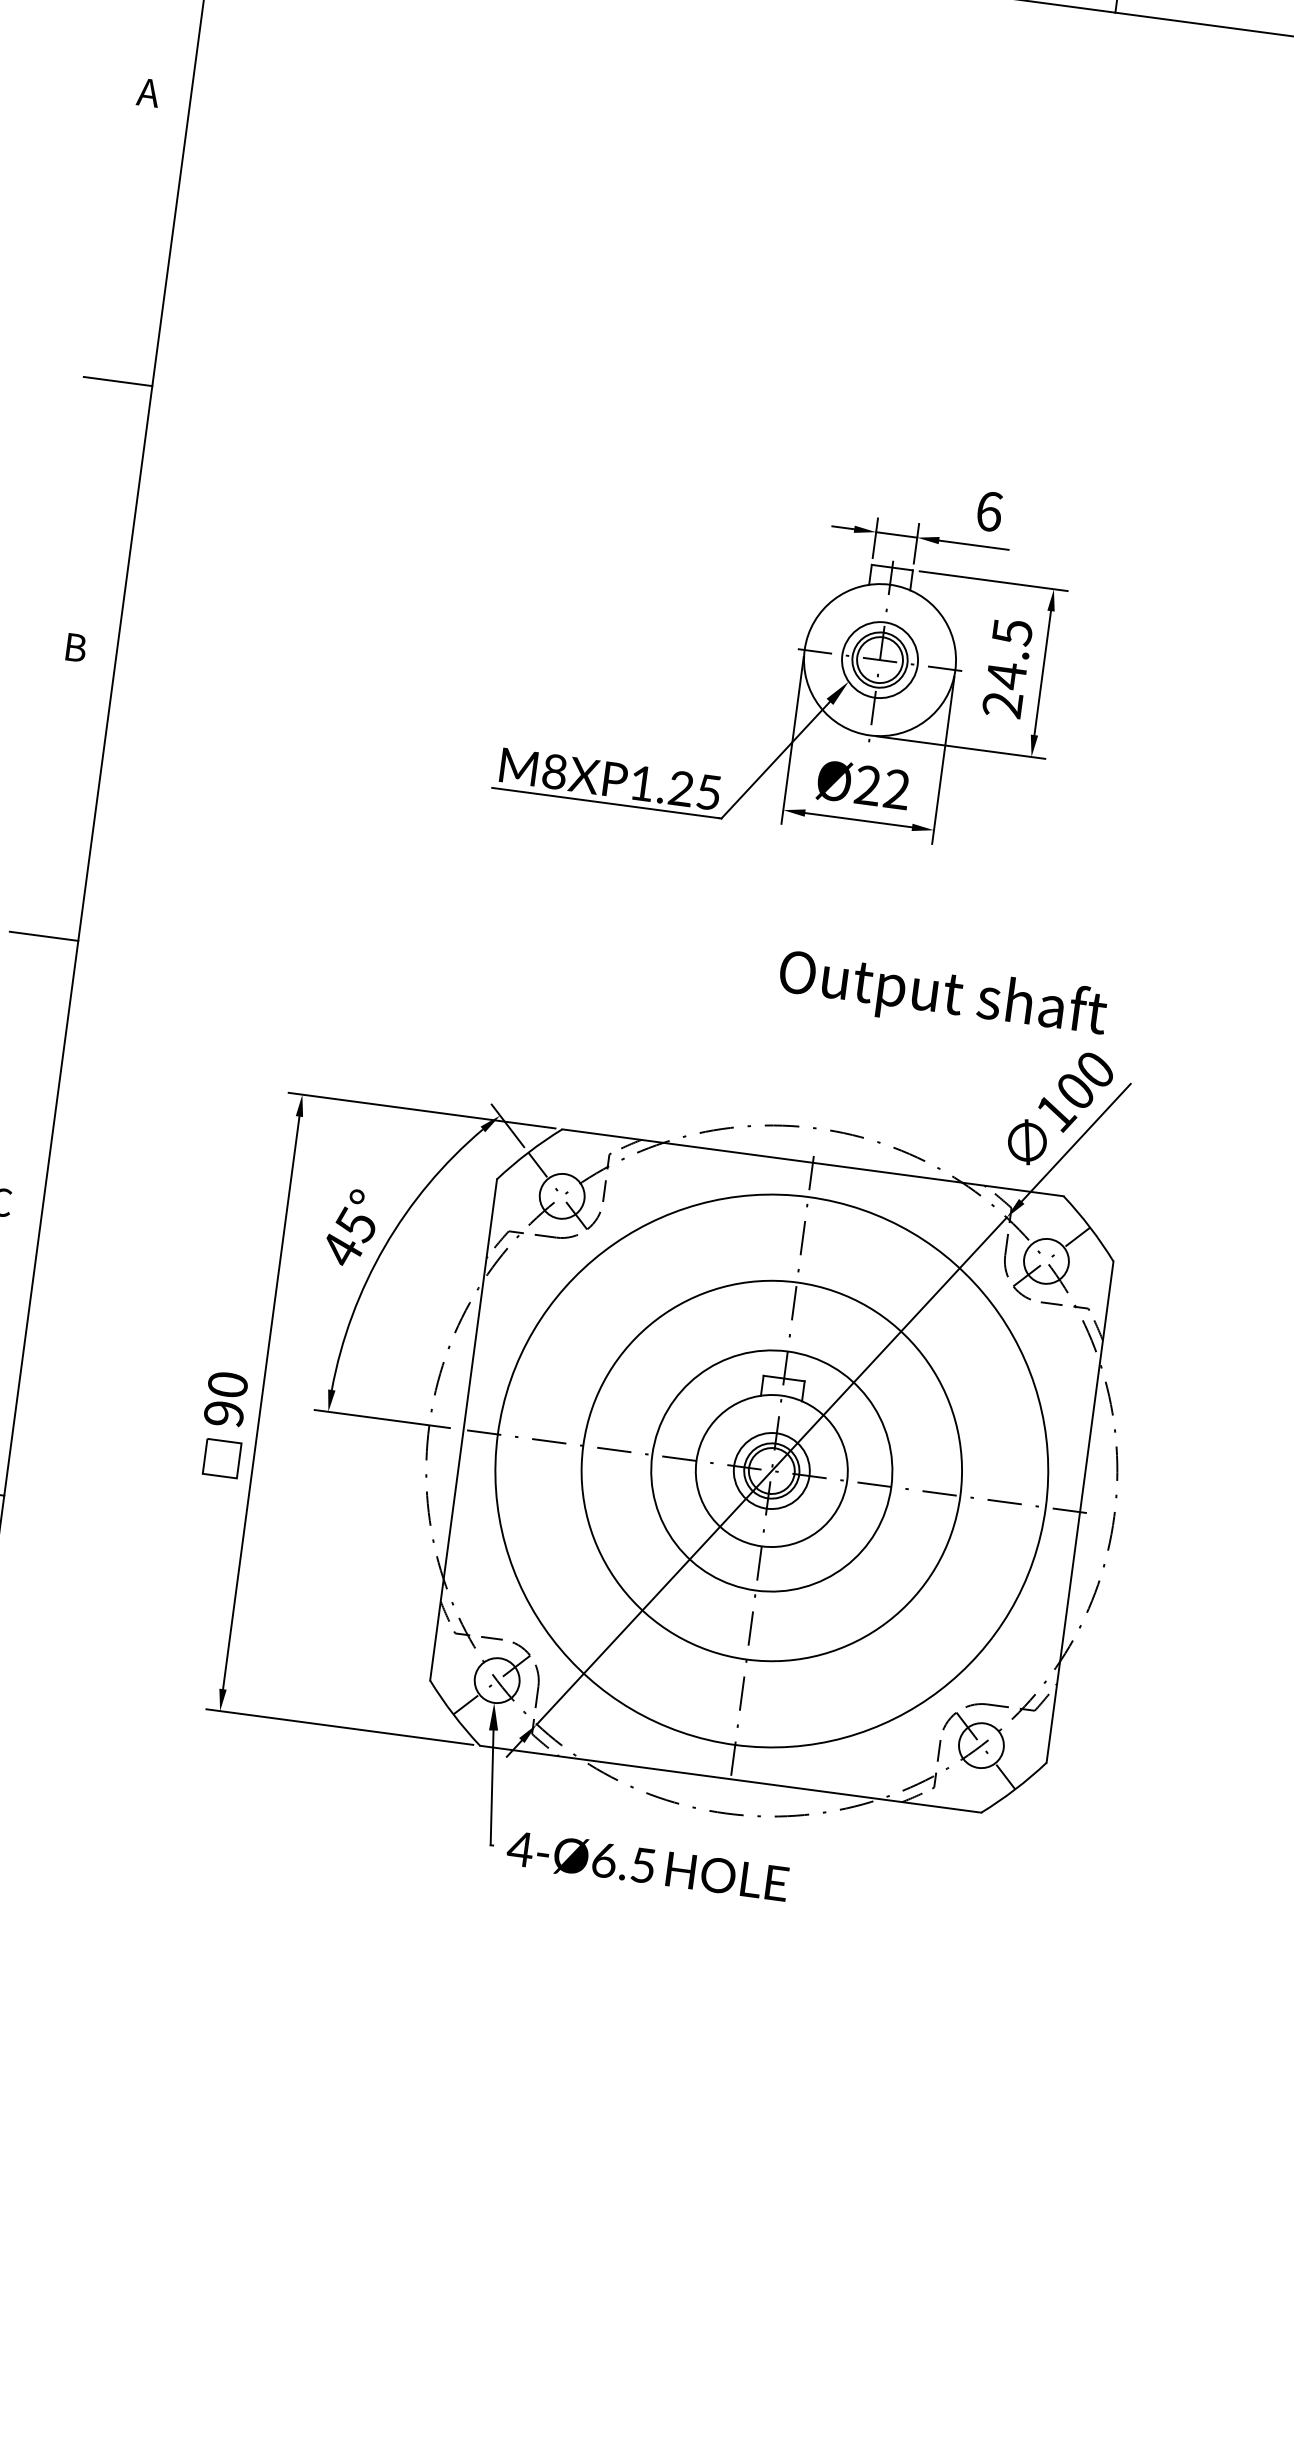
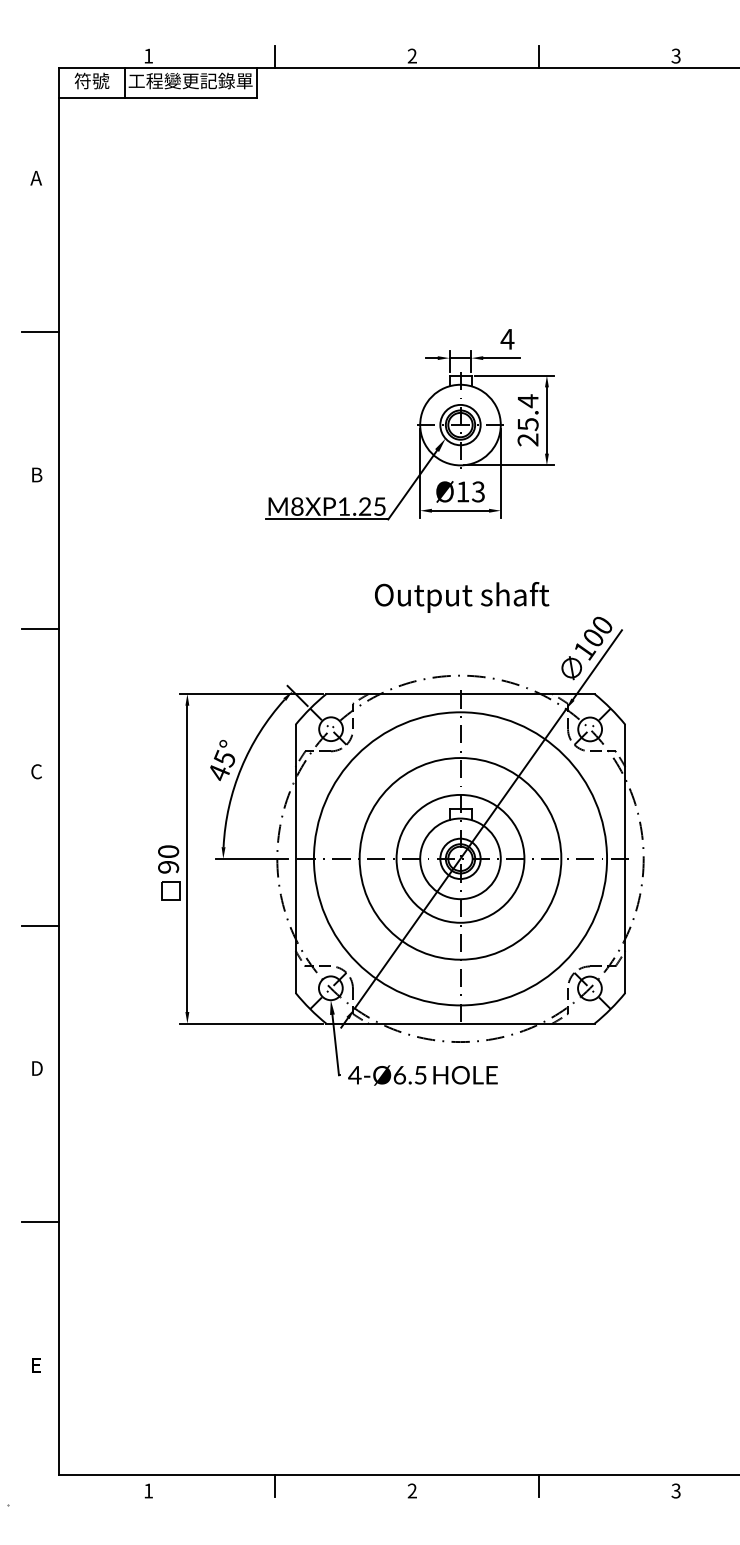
text: (989, 509) -> (507, 338), 6 -> 4
text: (1008, 653) -> (527, 412), 24.5 -> 25.4
text: (882, 786) -> (470, 491), Ø22 -> Ø13
text: (943, 996) -> (462, 597), moved

